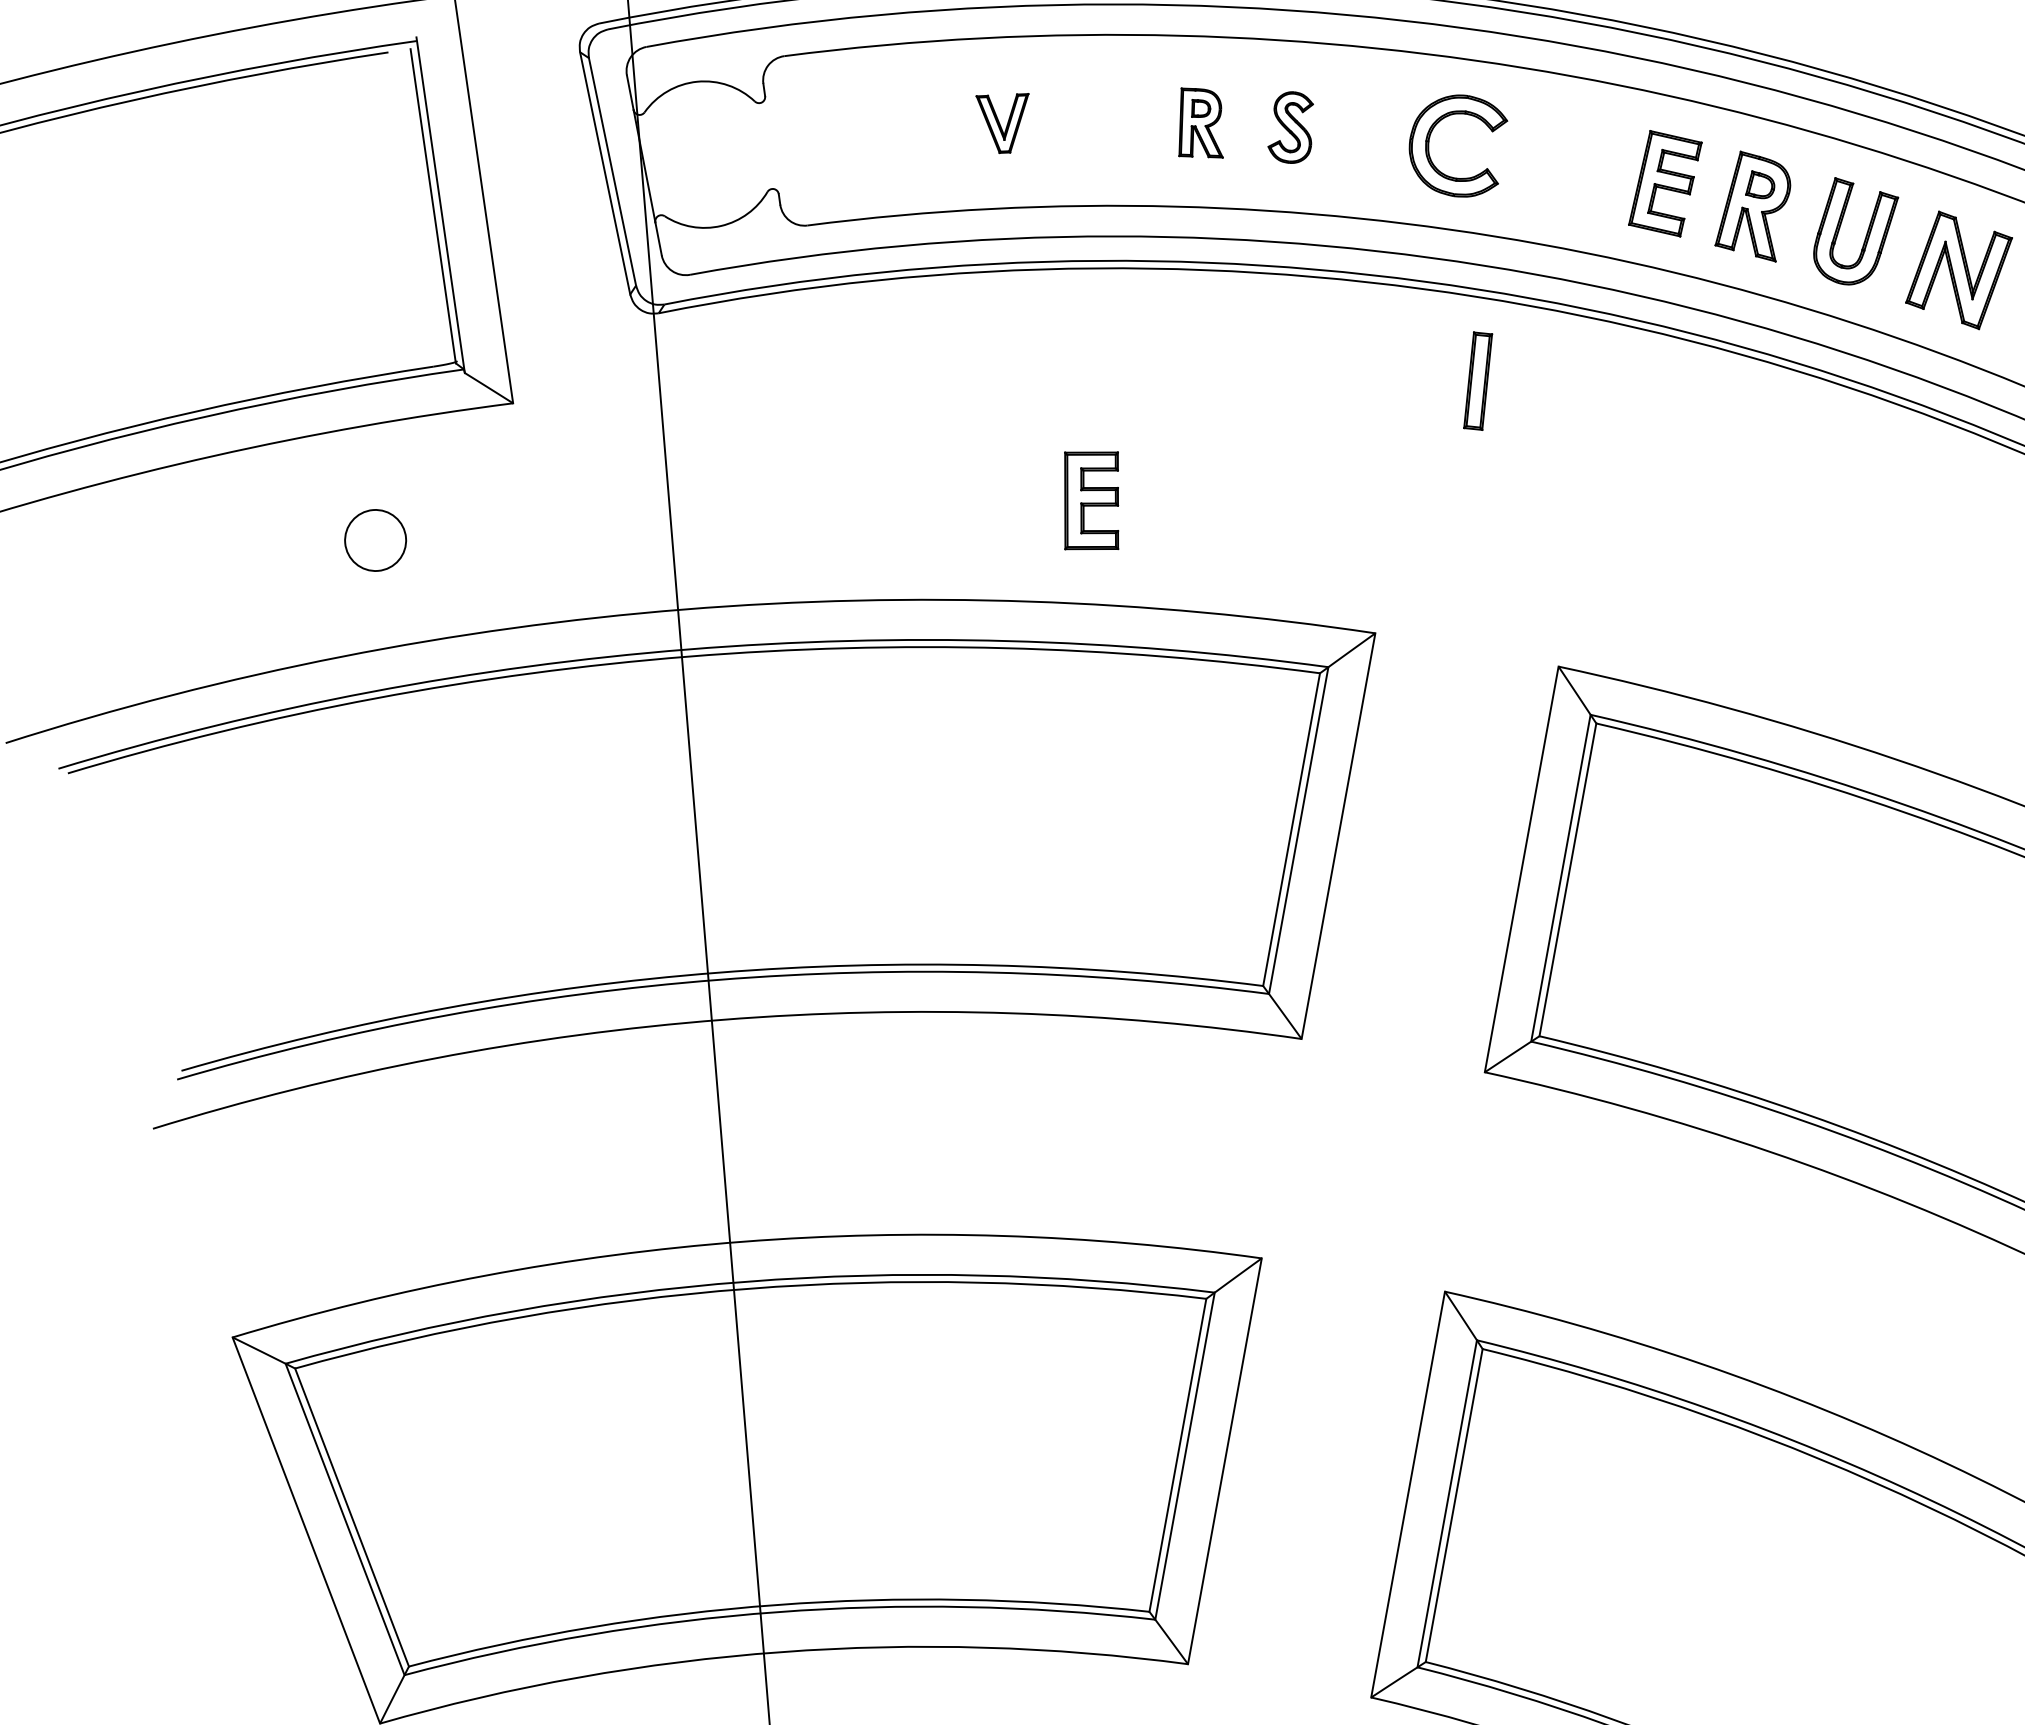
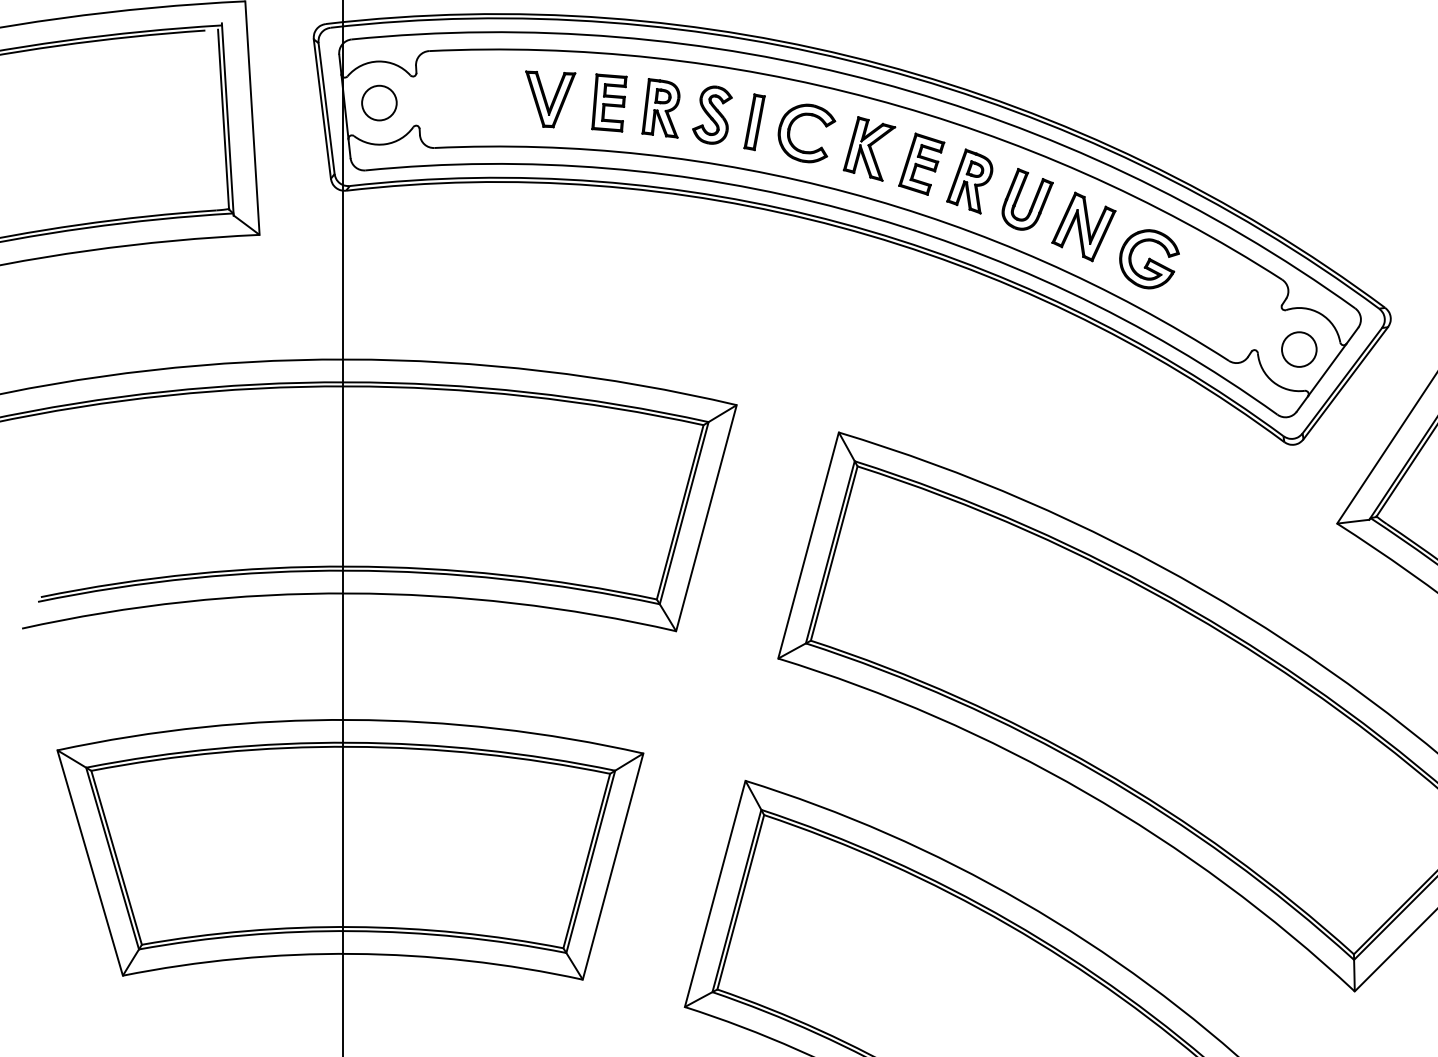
part: (1004, 123) -> (550, 99), size x1.67
part: (1198, 123) -> (660, 108), size x1.43
part: (1290, 126) -> (712, 114), size x1.43
part: (1571, 163) -> (869, 148), added
part: (1477, 381) -> (754, 122), moved
part: (1091, 499) -> (609, 102), moved
circle: (375, 539) -> (379, 102), moved

